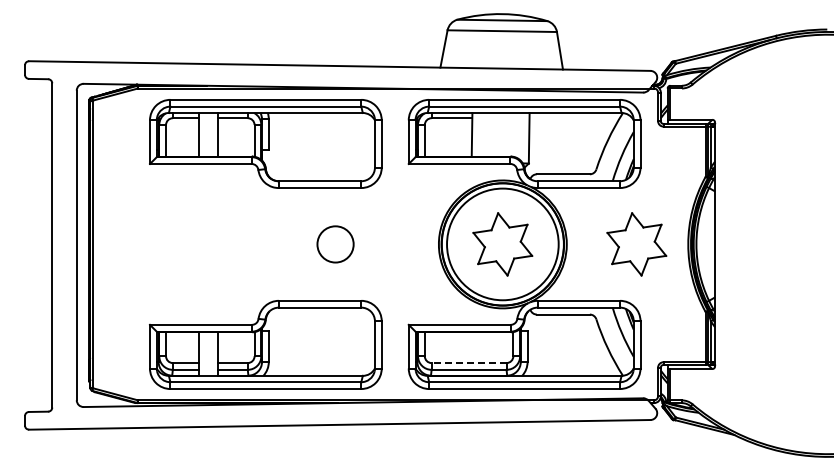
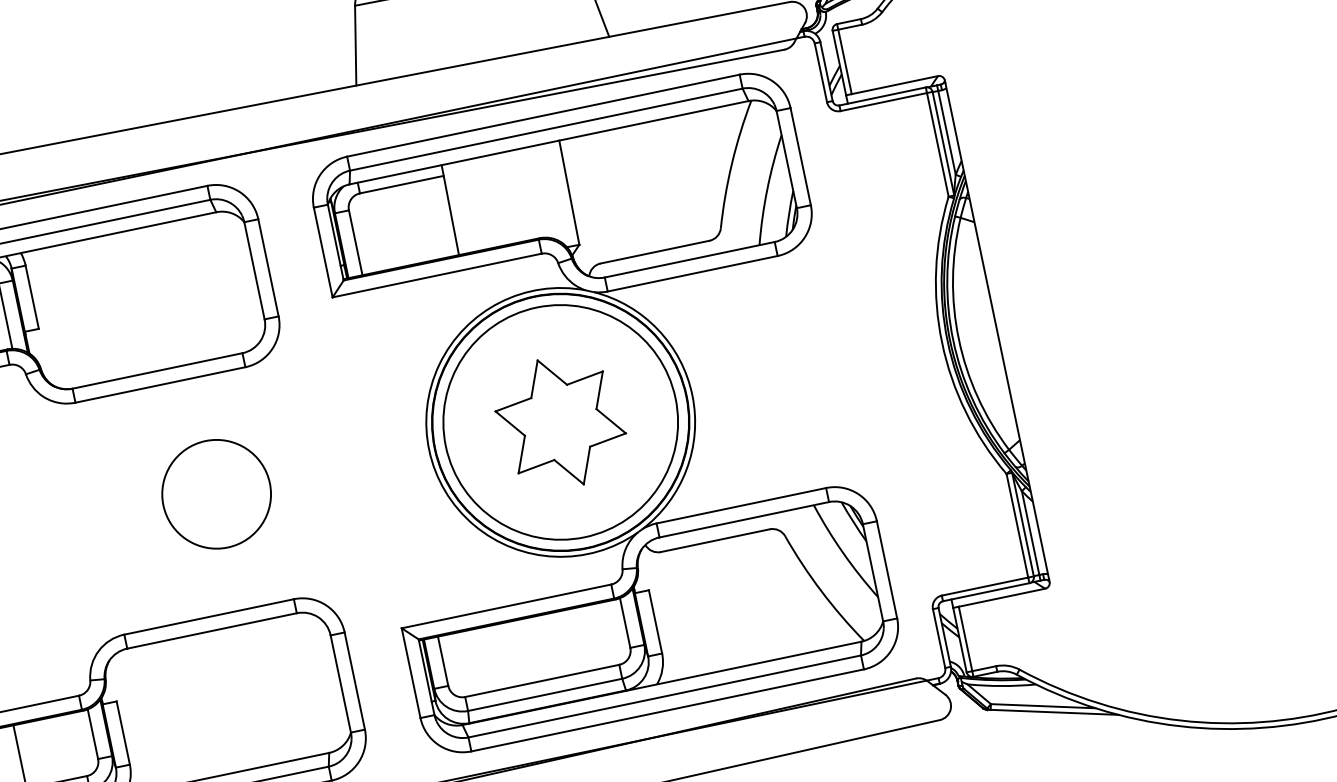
circle: (335, 244) -> (216, 494), size x1.43
part: (636, 244) -> (835, 365), removed
line: (468, 363) -> (541, 682), dashed -> solid

